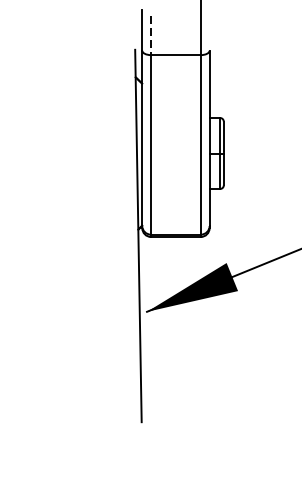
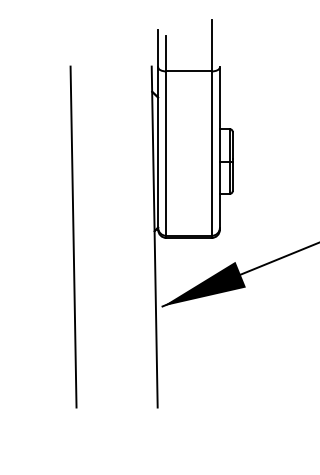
line: (151, 35) -> (166, 53), dashed -> solid
line: (49, 235) -> (73, 236), added

